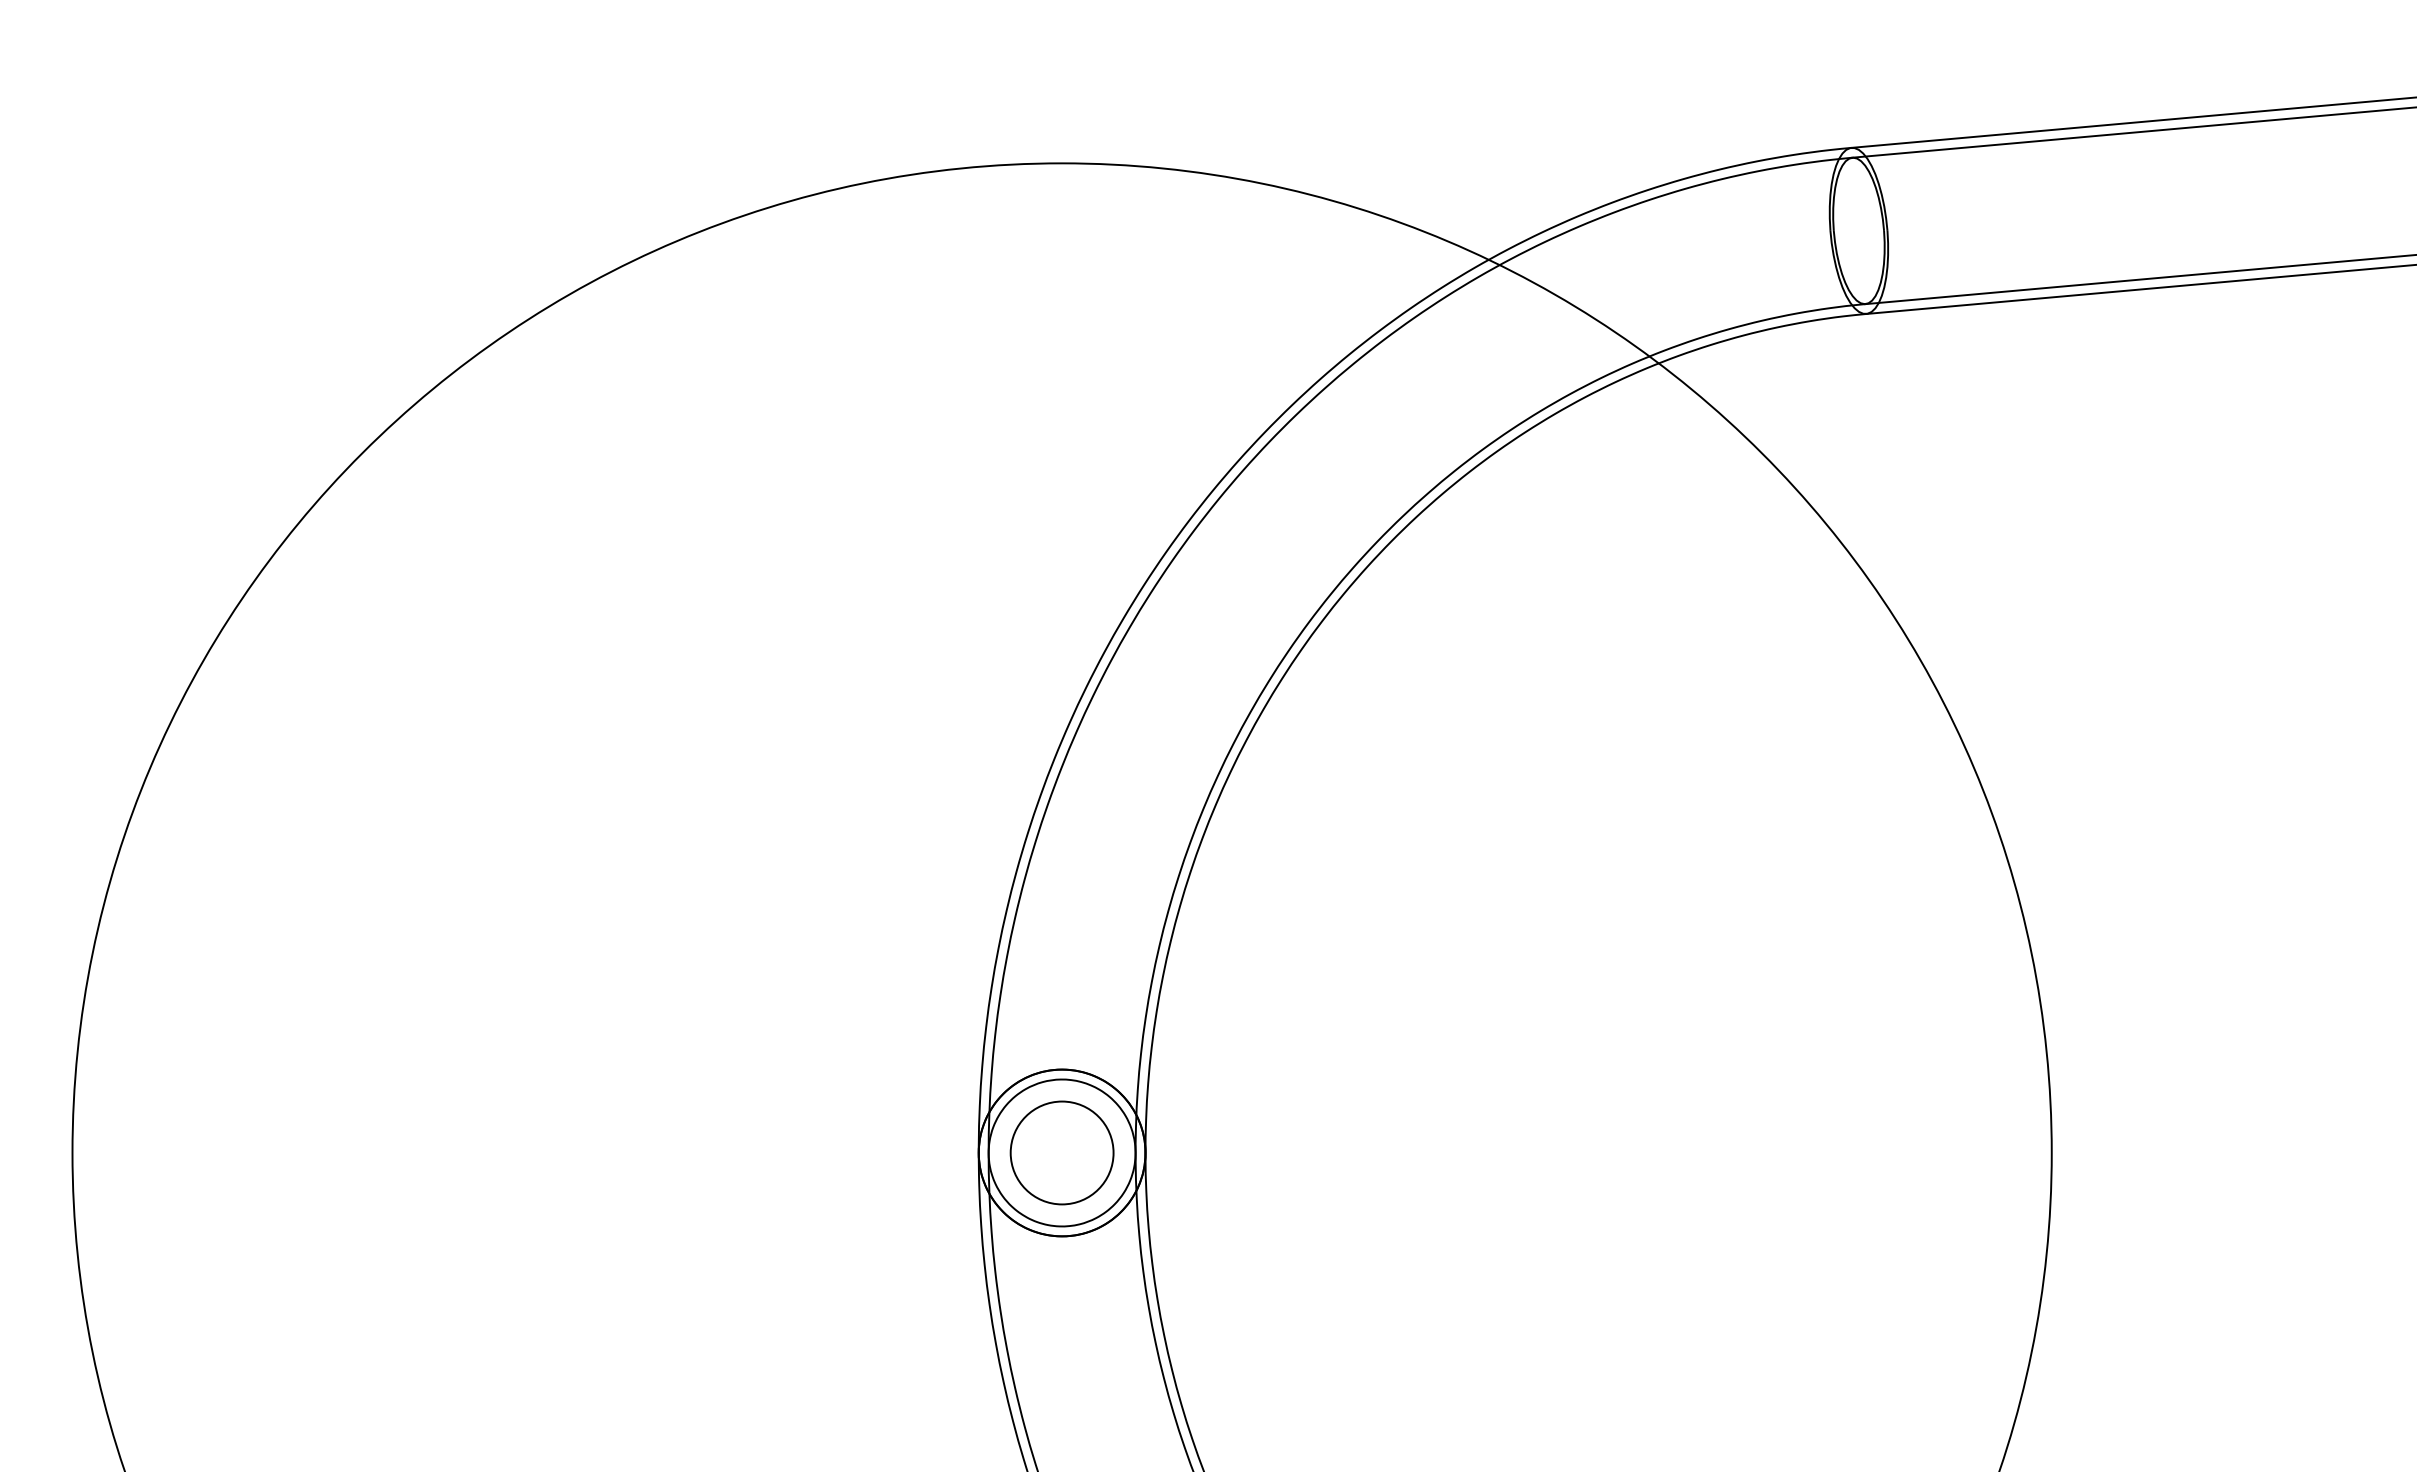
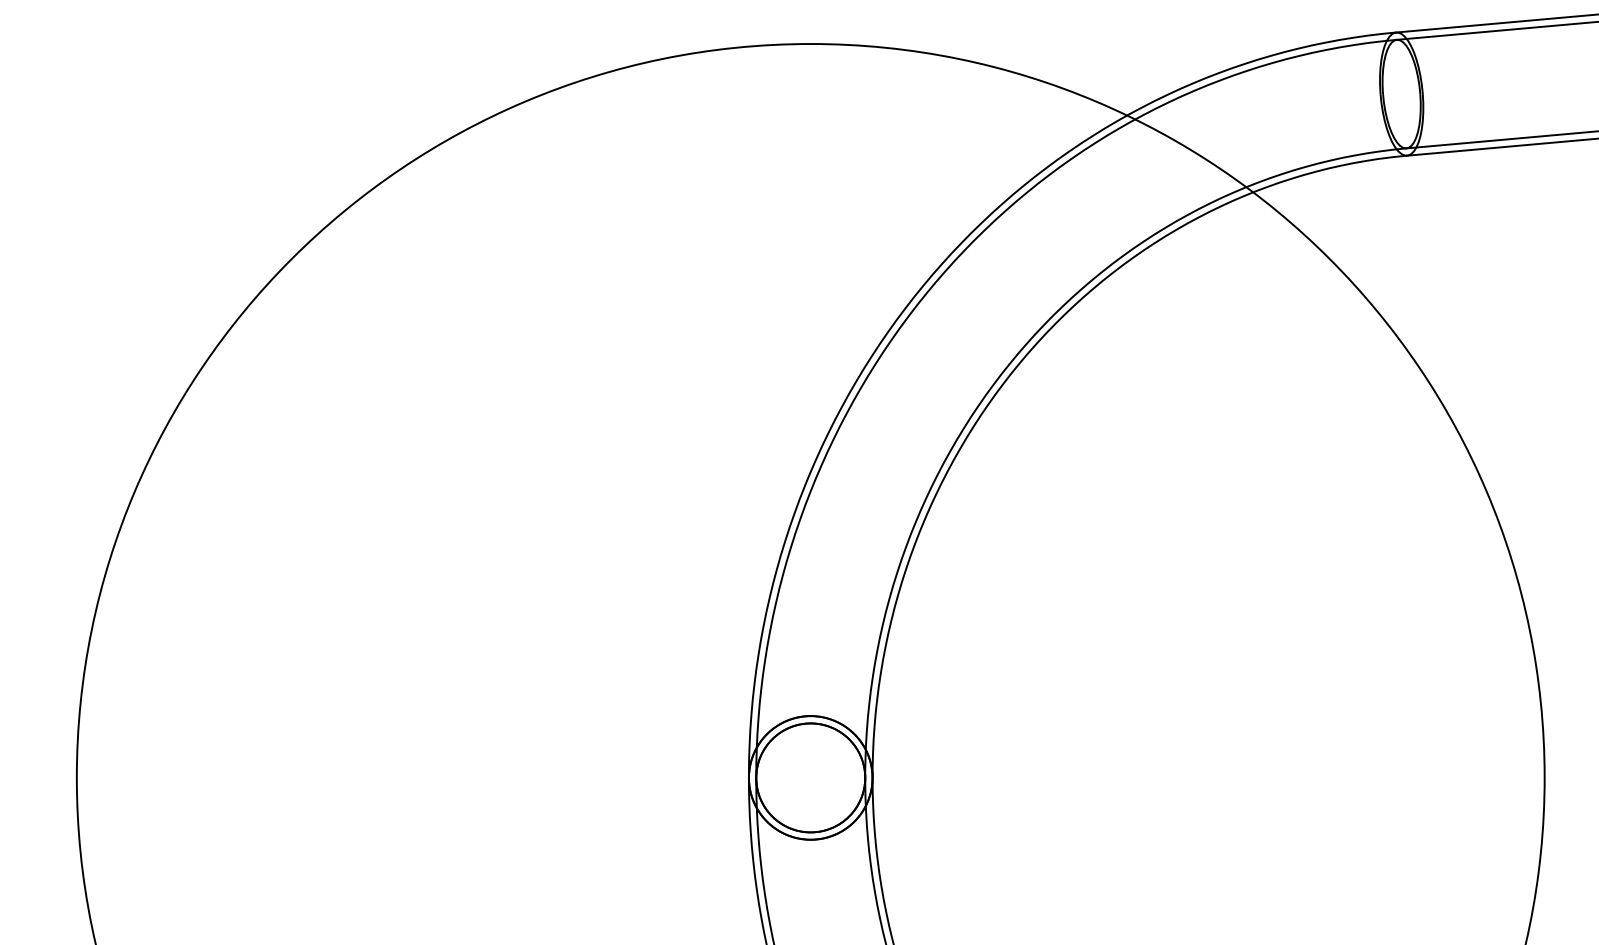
circle: (1061, 1152) -> (810, 777), size x1.43

